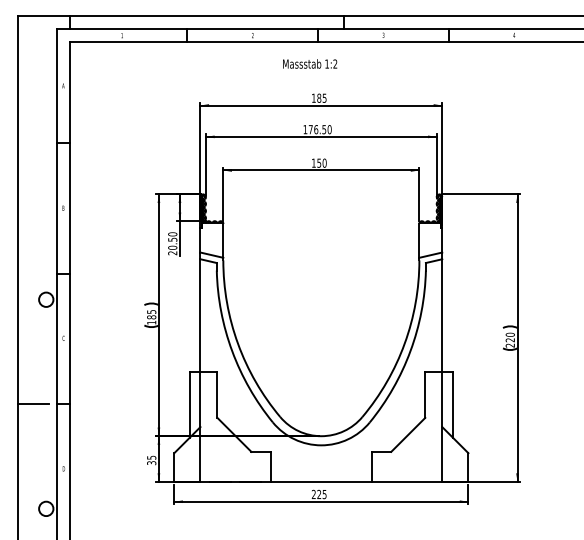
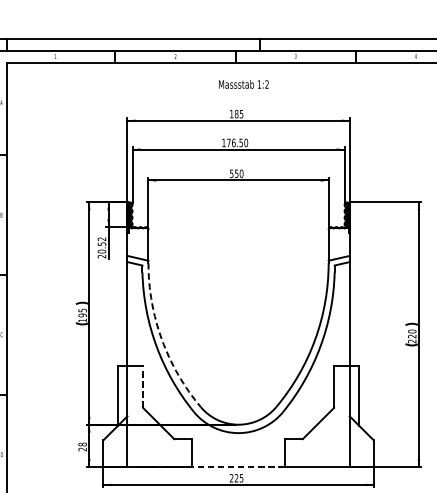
text: (310, 63) -> (244, 84), moved
text: (313, 162) -> (231, 173), 150 -> 550
text: (172, 234) -> (101, 239), 20.50 -> 20.52
text: (151, 317) -> (82, 315), 185 -> 195
arc: (238, 343) -> (162, 339), solid -> dashed
line: (217, 395) -> (143, 387), solid -> dashed
text: (151, 460) -> (82, 447), 35 -> 28
line: (320, 481) -> (237, 466), solid -> dashed

